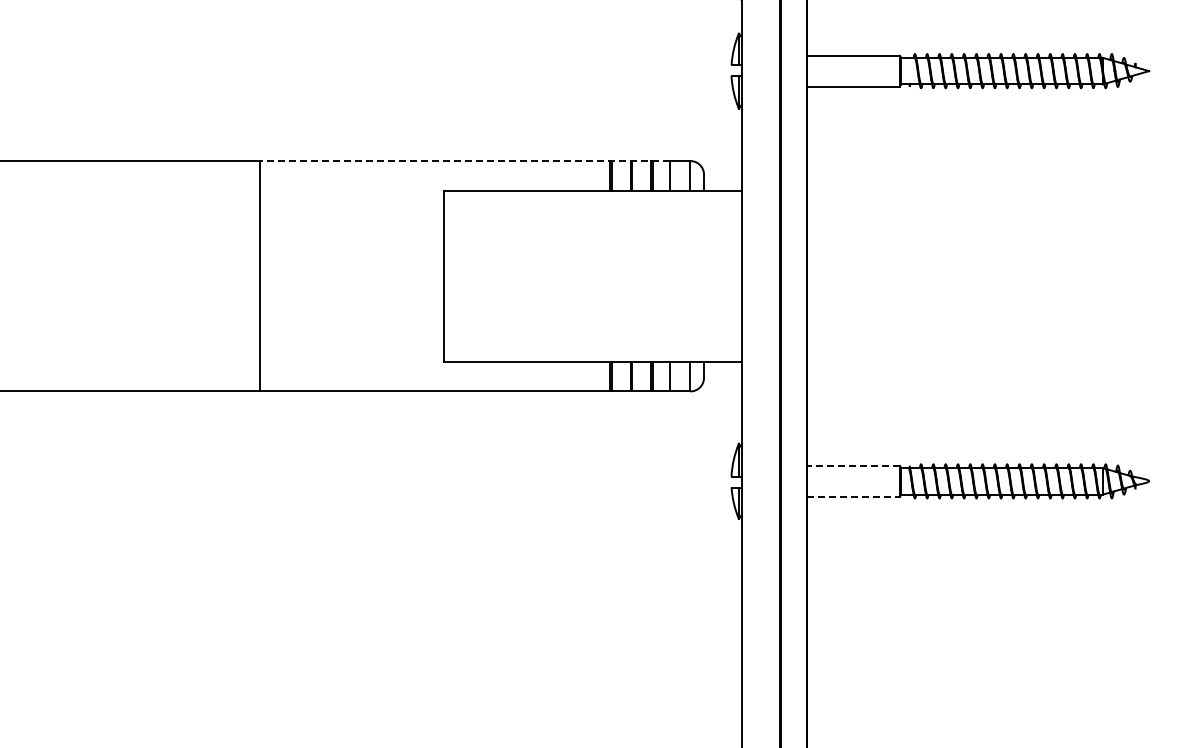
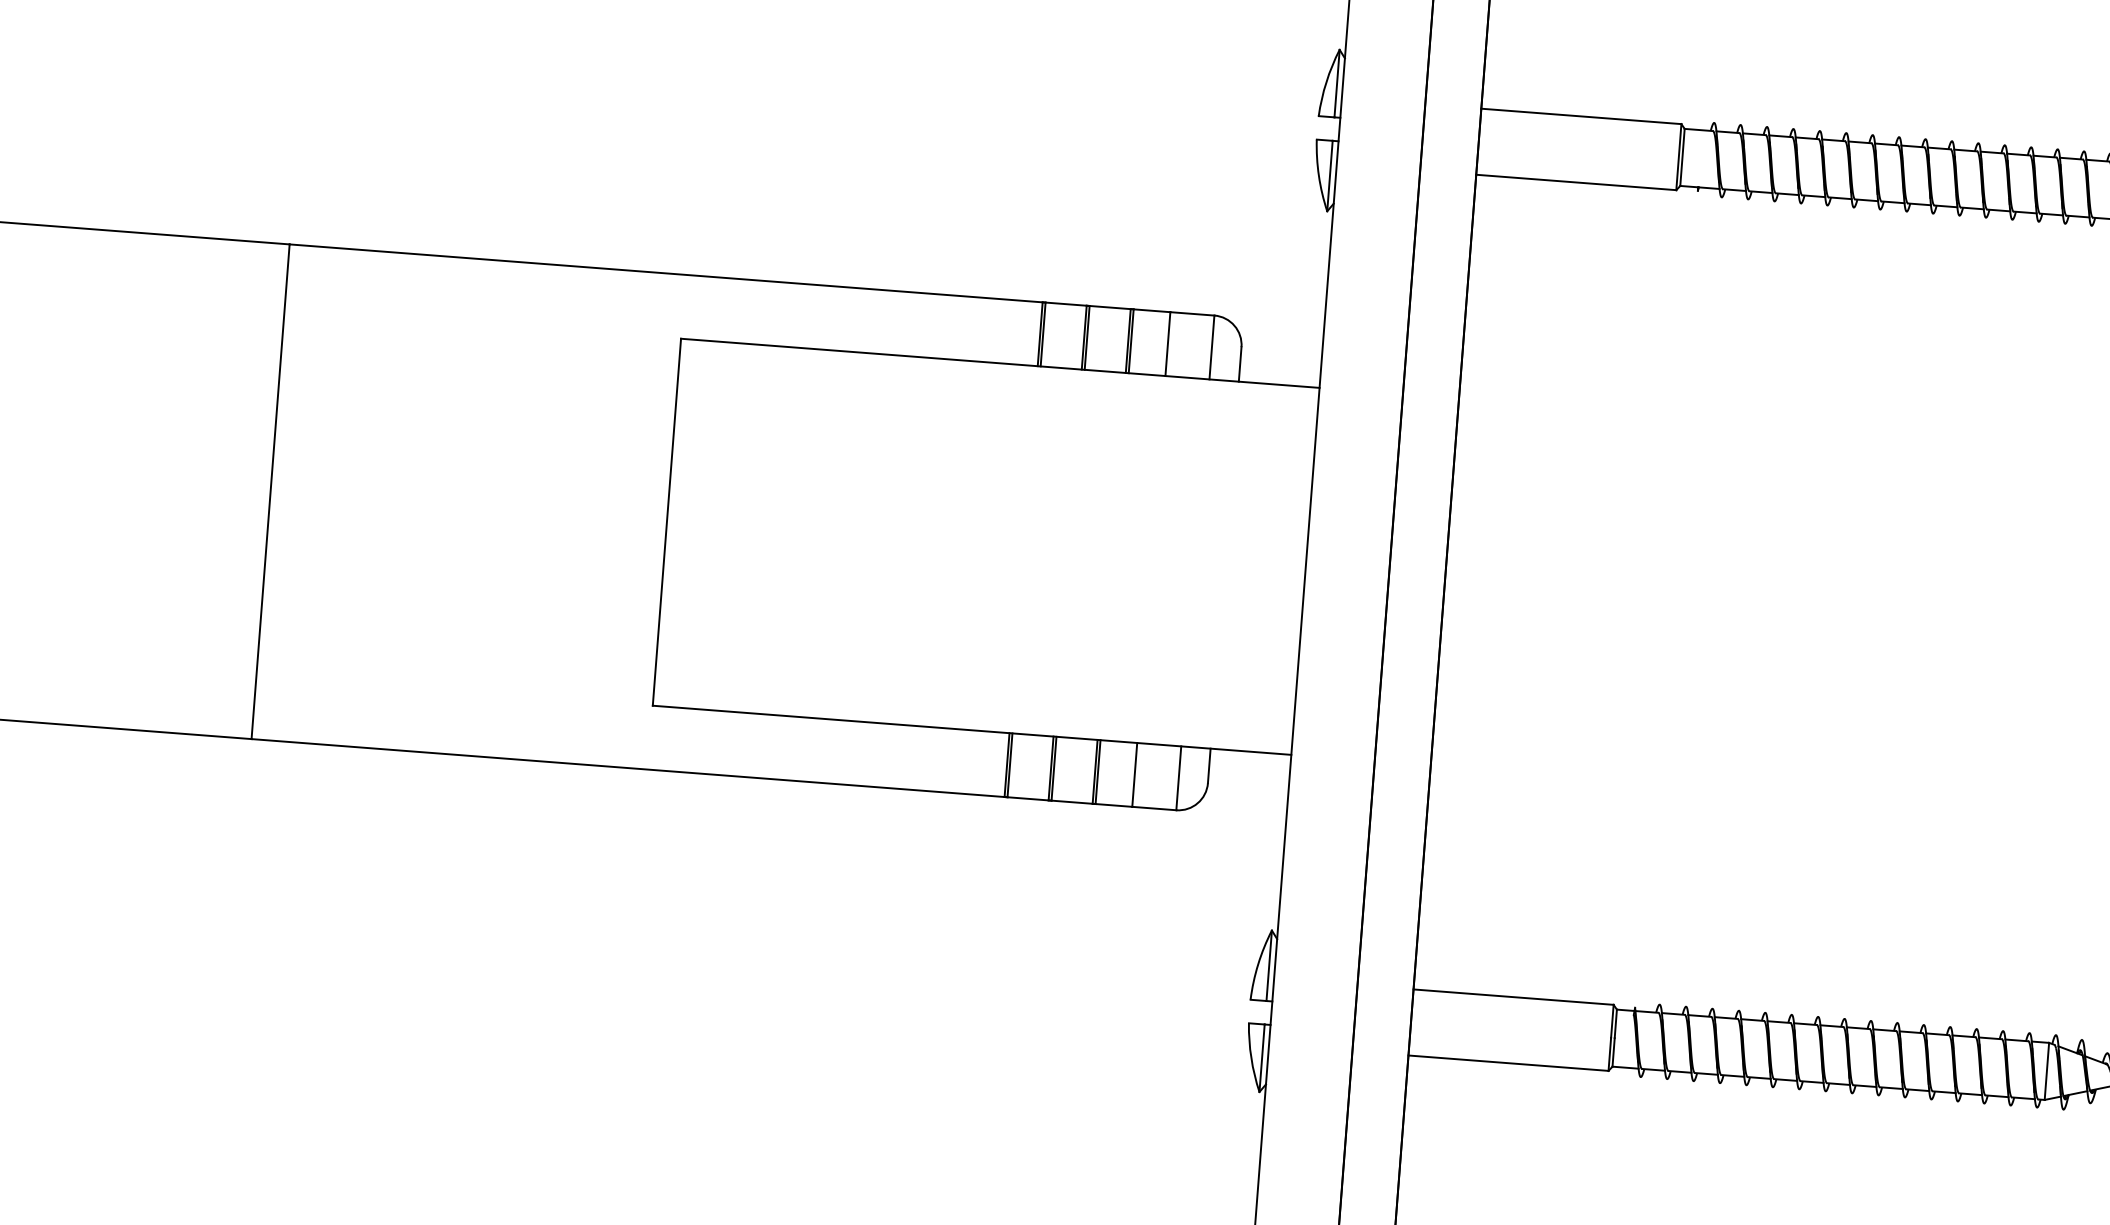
line: (464, 161) -> (729, 279), dashed -> solid
line: (853, 466) -> (1514, 998), dashed -> solid
line: (853, 496) -> (1509, 1062), dashed -> solid

